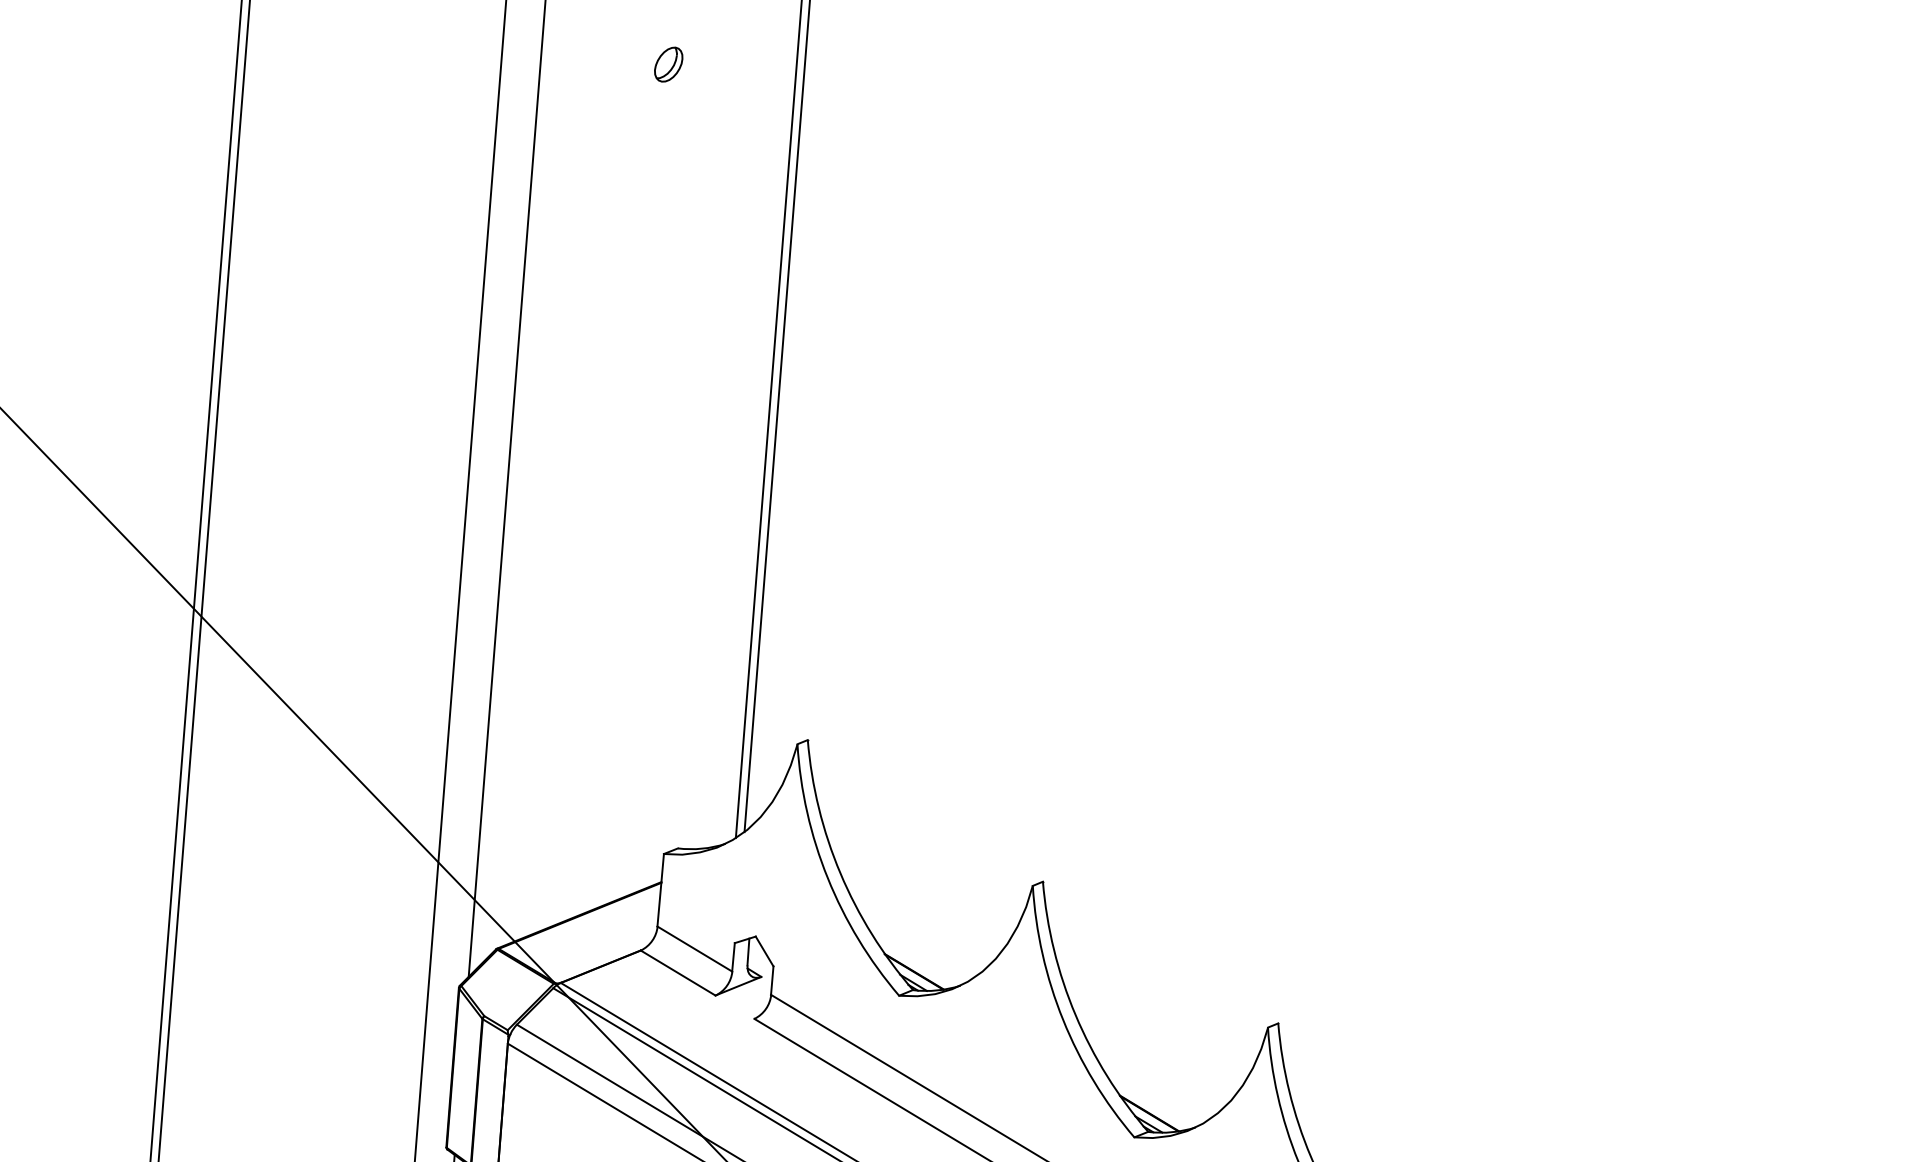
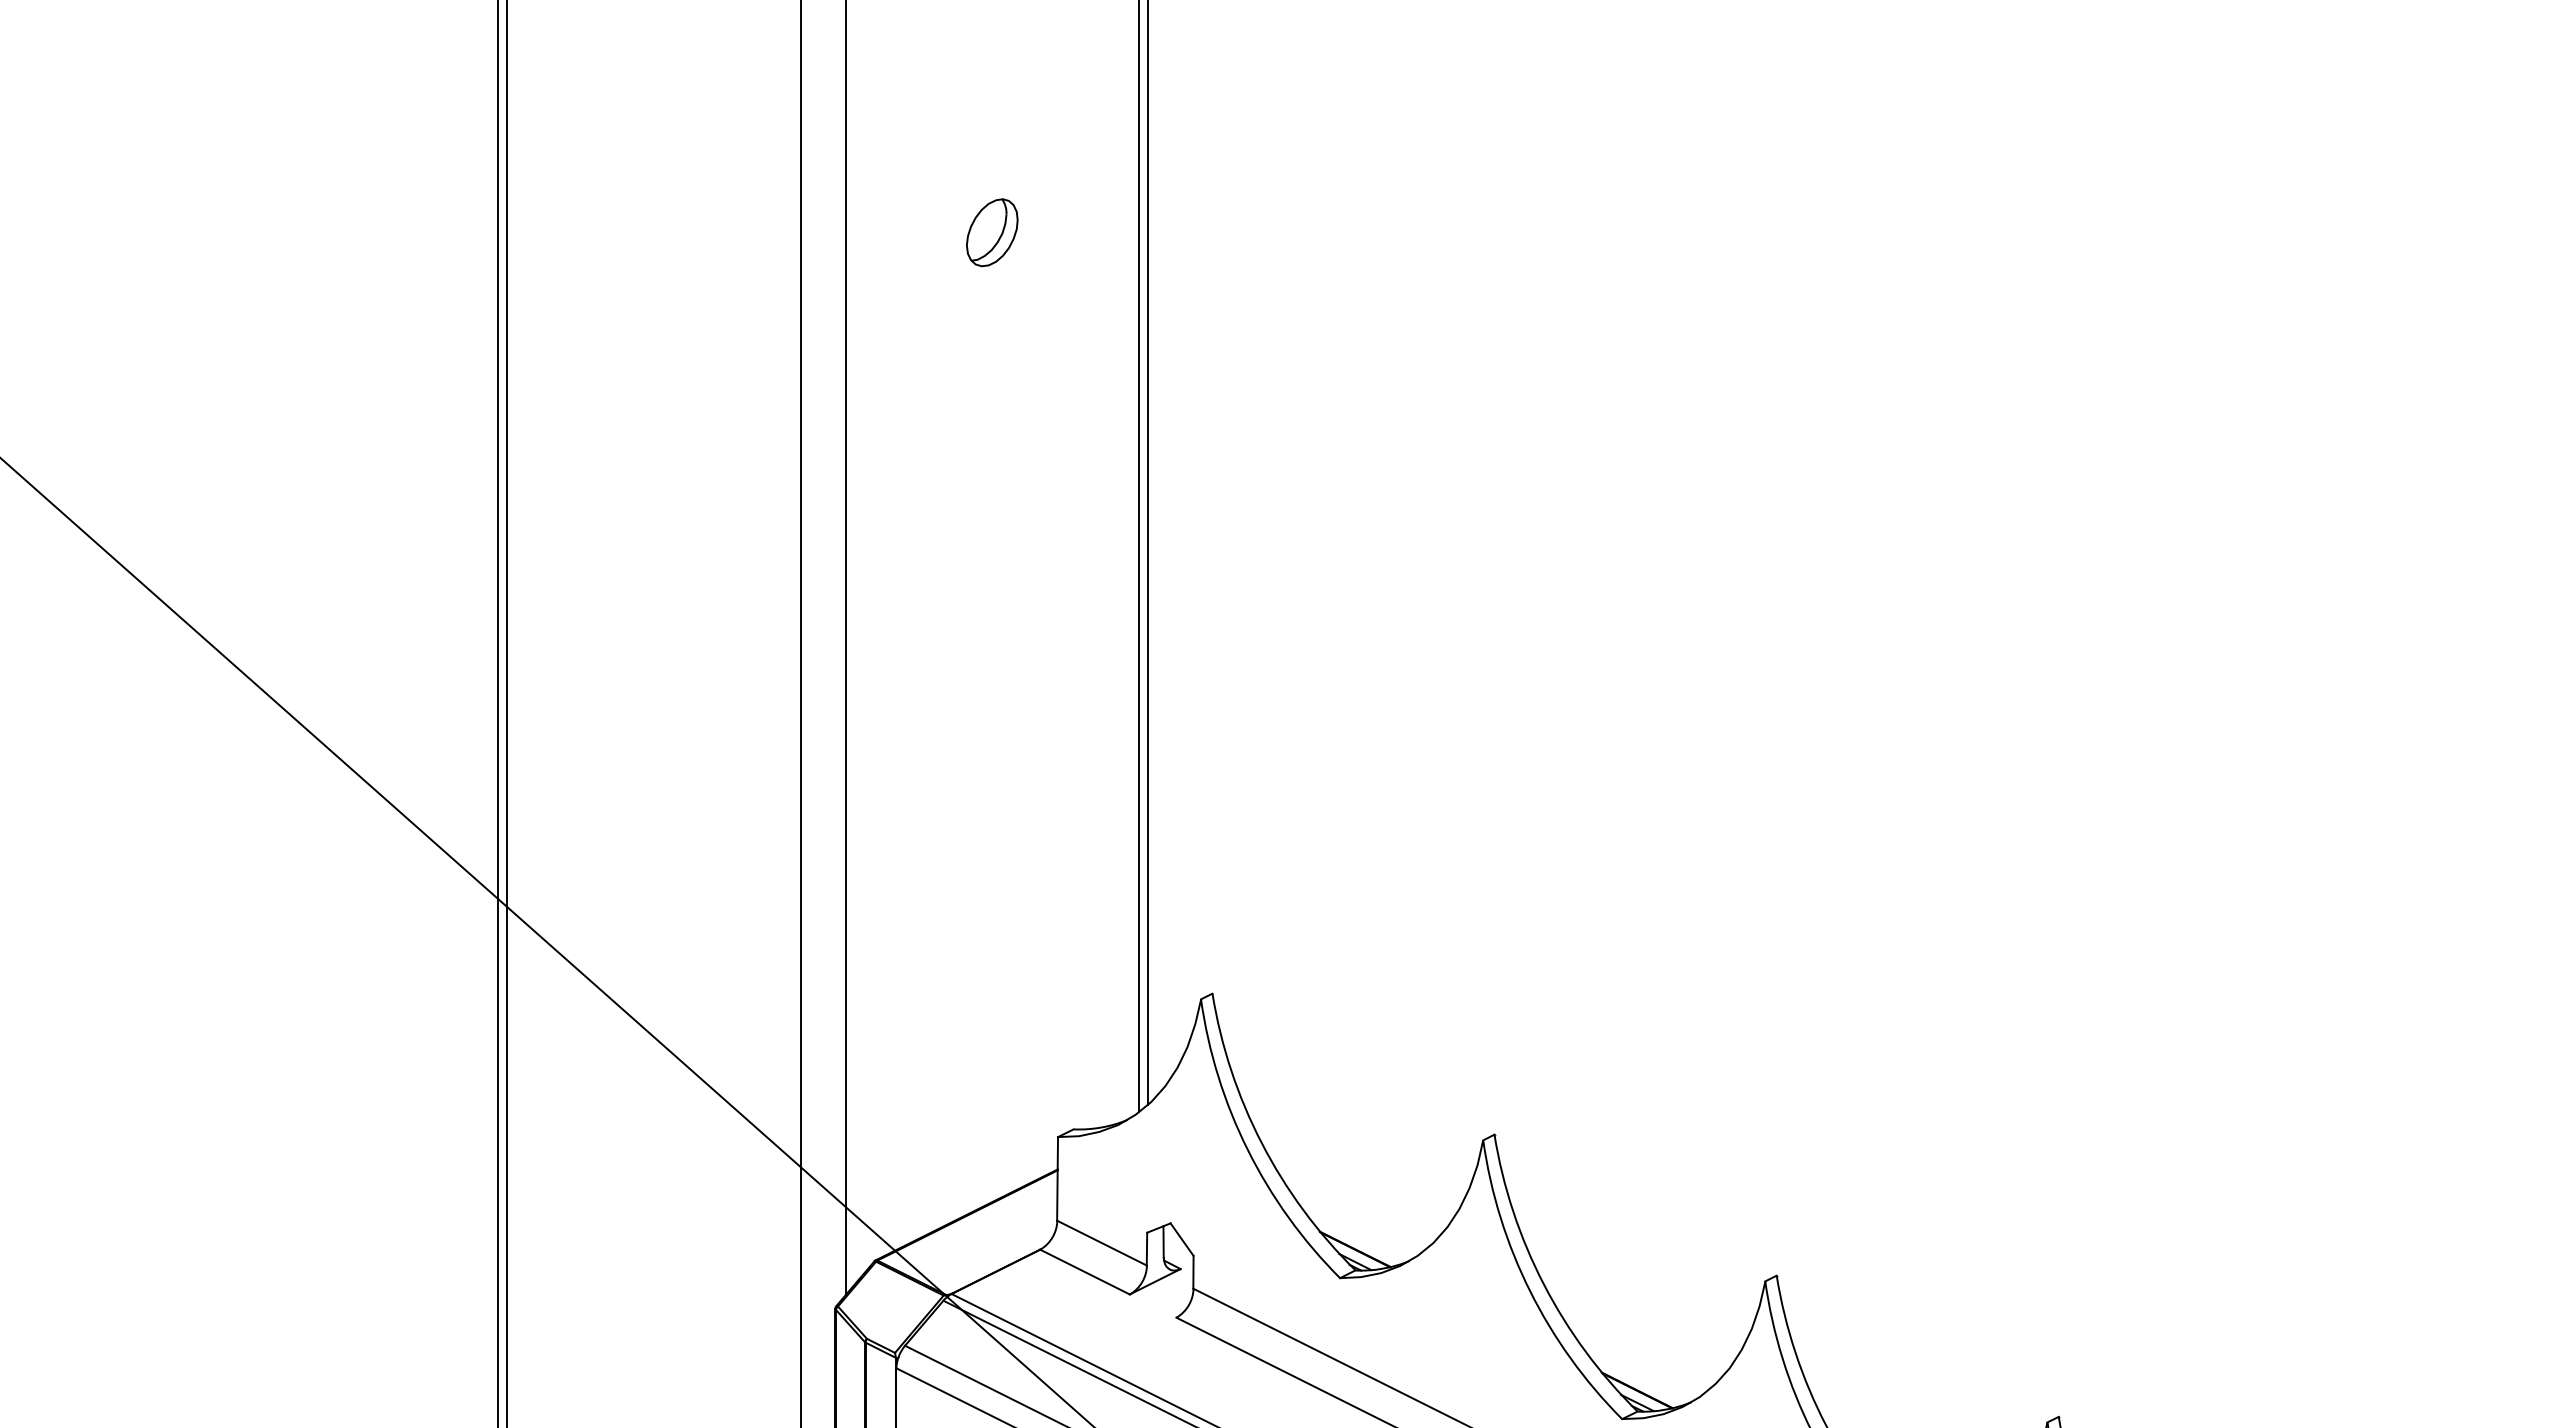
part: (668, 64) -> (992, 232), size x1.67

